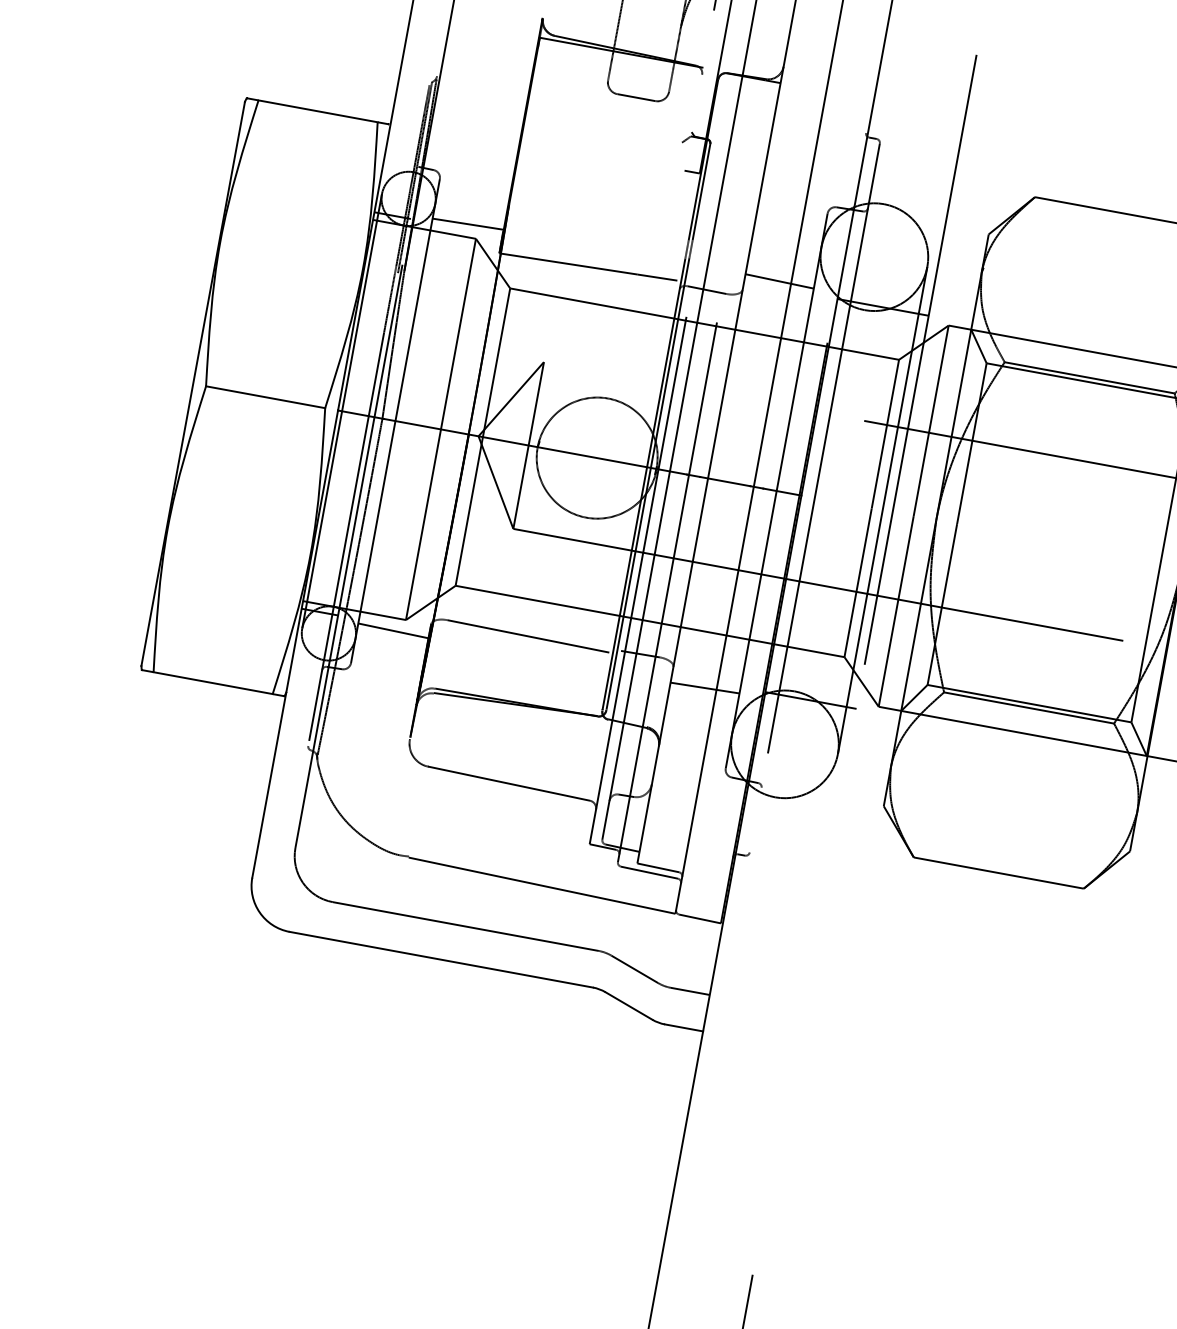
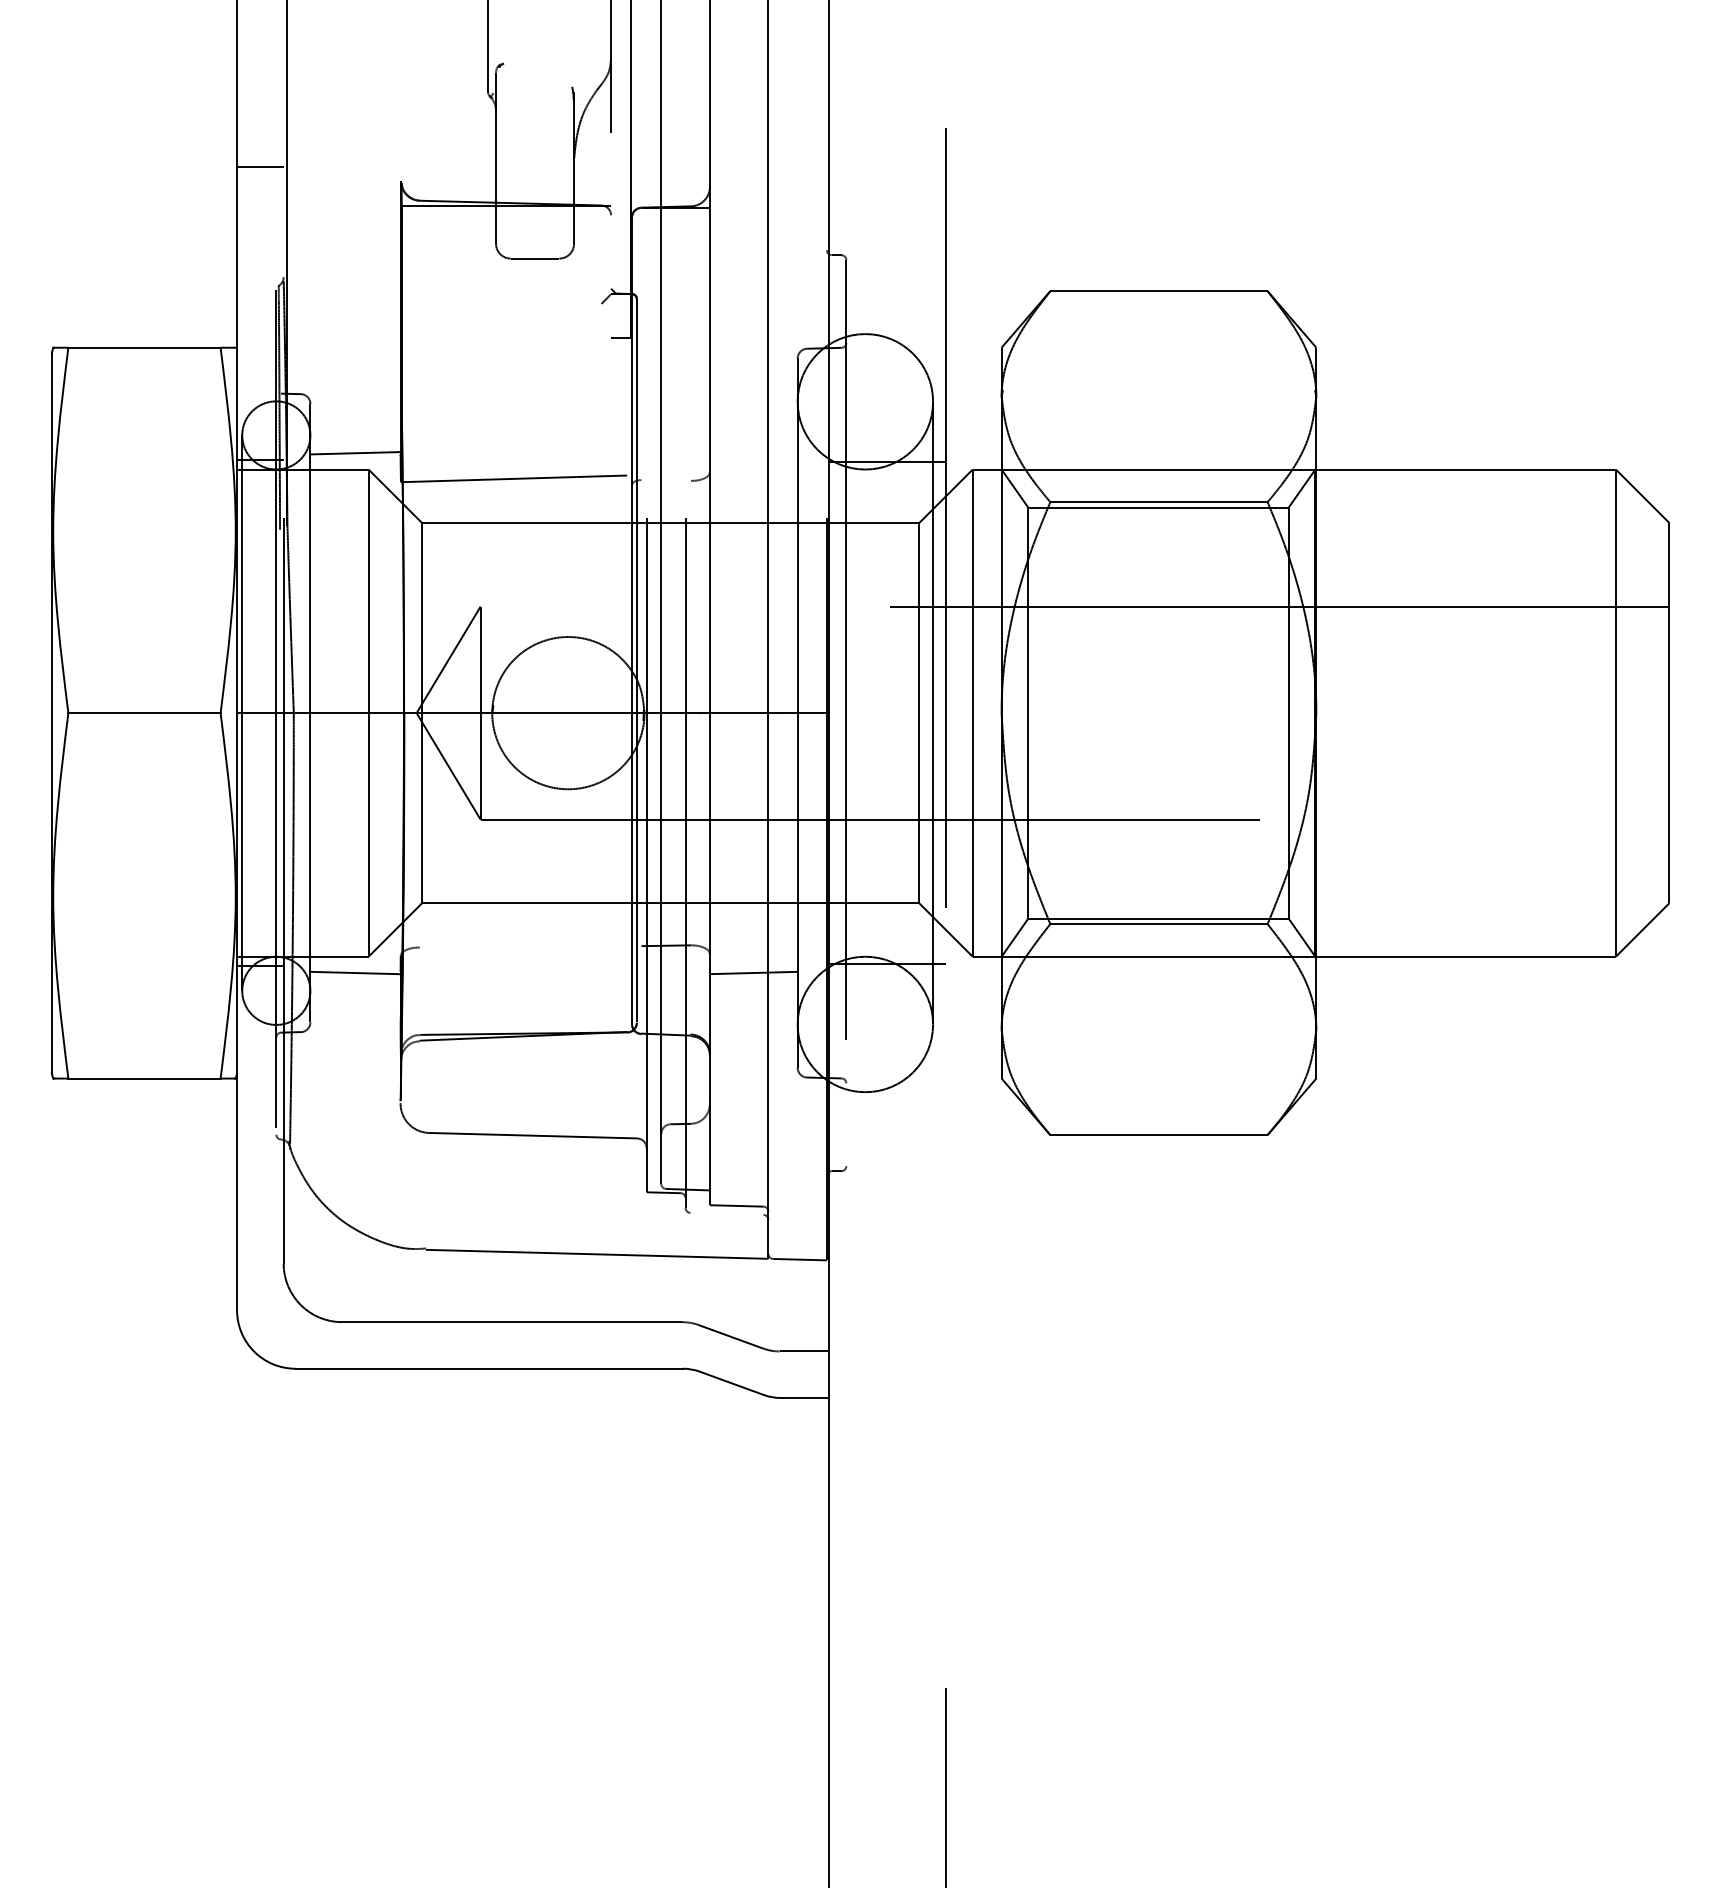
line: (779, 281) -> (753, 453), removed
line: (706, 290) -> (665, 480), removed
line: (528, 635) -> (523, 948), removed
line: (649, 872) -> (726, 1213), removed

